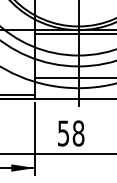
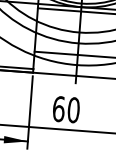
text: (70, 133) -> (65, 109), 58 -> 60

